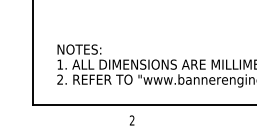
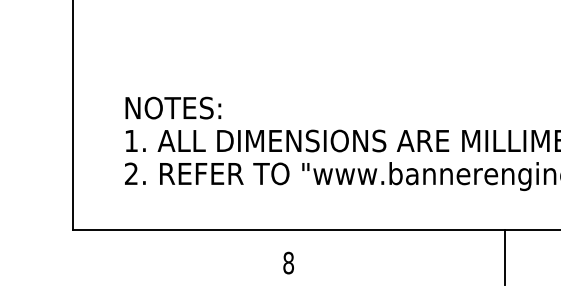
line: (231, 117) -> (505, 256), added
text: (131, 120) -> (287, 262), 2 -> 8

